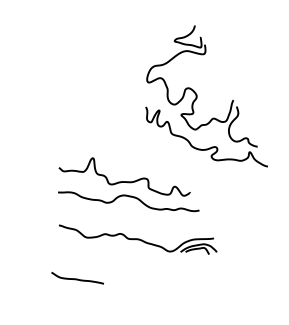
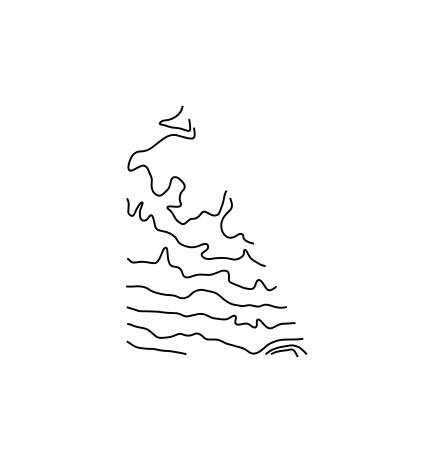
part: (197, 95) -> (185, 185), moved
curve: (132, 219) -> (210, 317), added
curve: (77, 278) -> (156, 348), moved

